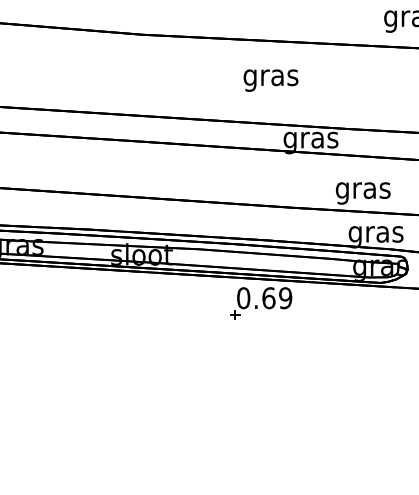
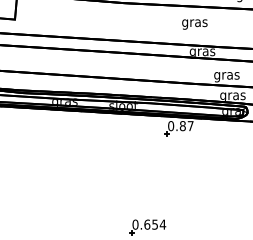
text: (270, 80) -> (194, 24), moved
text: (276, 299) -> (186, 126), 0.69 -> 0.87

